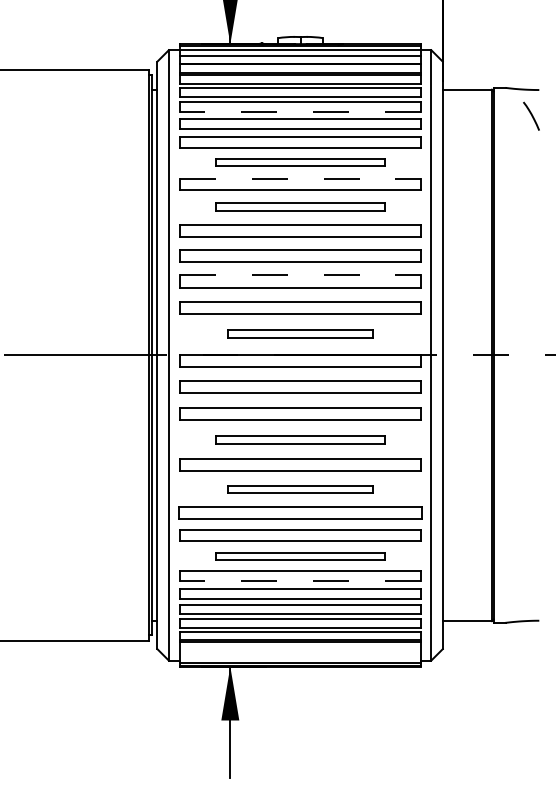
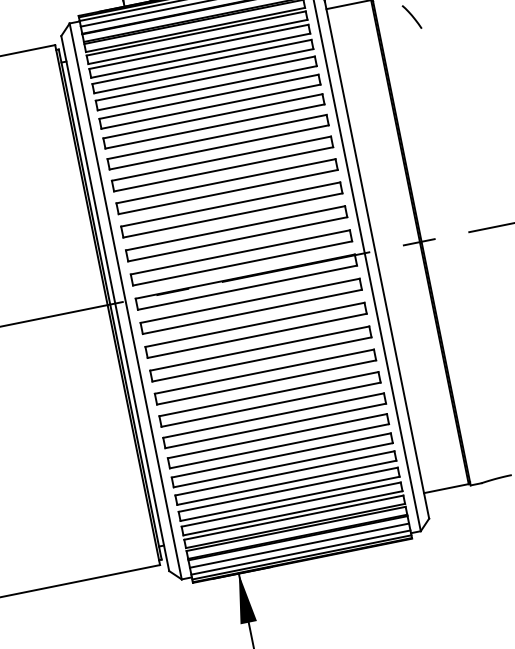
line: (299, 112) -> (200, 56), dashed -> solid
part: (300, 162) -> (210, 101), size x1.43
line: (300, 178) -> (213, 116), dashed -> solid
part: (300, 206) -> (218, 141), size x1.43
line: (300, 275) -> (230, 204), dashed -> solid
part: (300, 333) -> (241, 257), size x1.67
part: (300, 439) -> (261, 353), size x1.43
part: (300, 489) -> (270, 399), size x1.67
part: (300, 556) -> (282, 460), size x1.43
line: (299, 581) -> (286, 483), dashed -> solid
line: (299, 650) -> (298, 546), added
line: (299, 657) -> (300, 552), added

